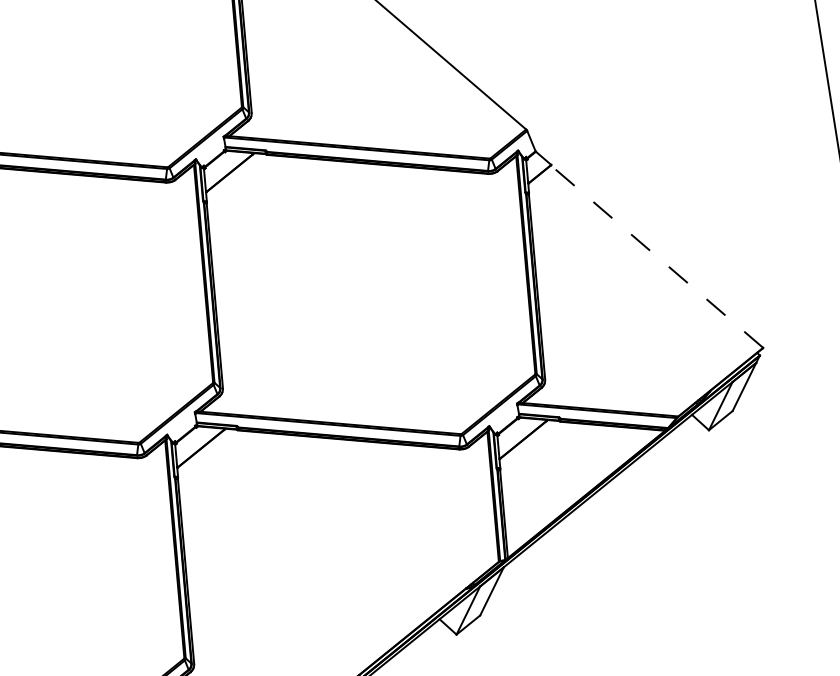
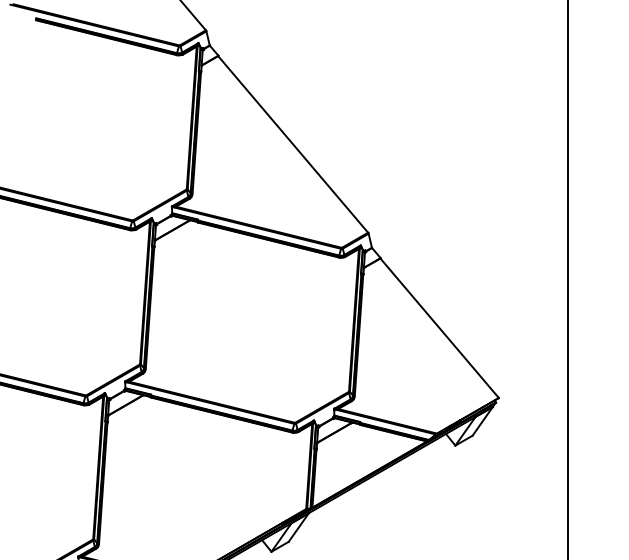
line: (656, 255) -> (439, 327), dashed -> solid

